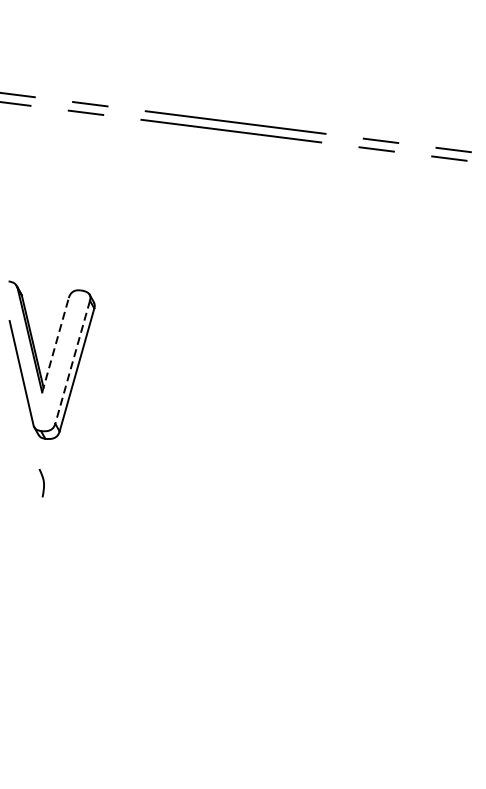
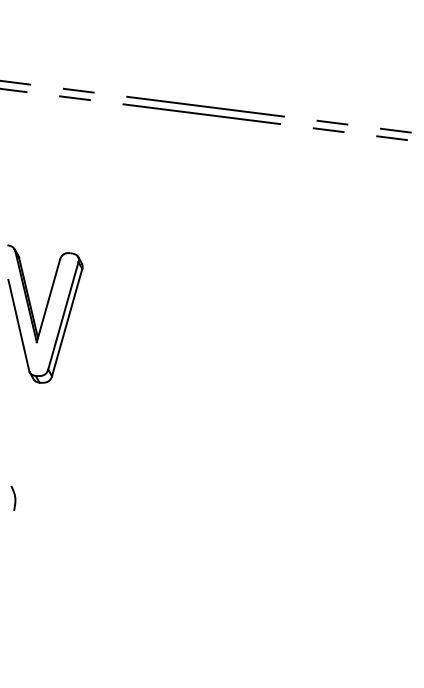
line: (55, 345) -> (48, 301), dashed -> solid
line: (72, 361) -> (63, 315), dashed -> solid
curve: (43, 483) -> (14, 498), moved

